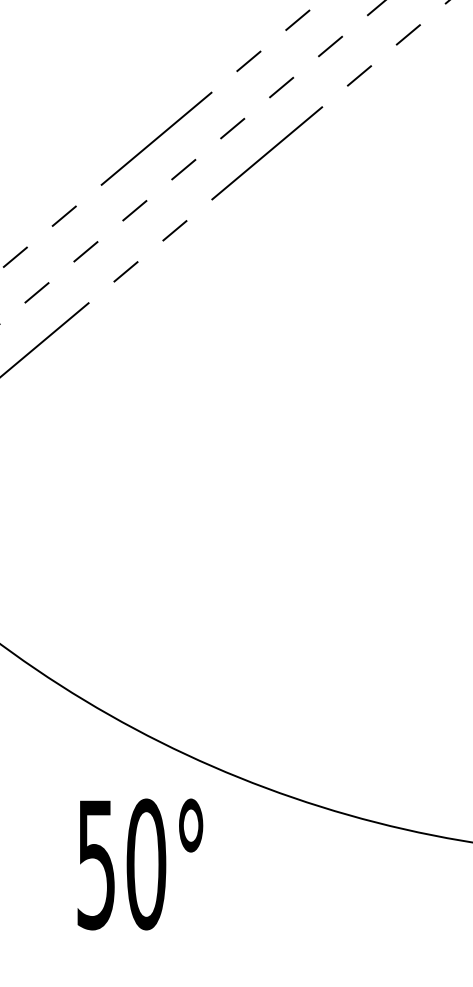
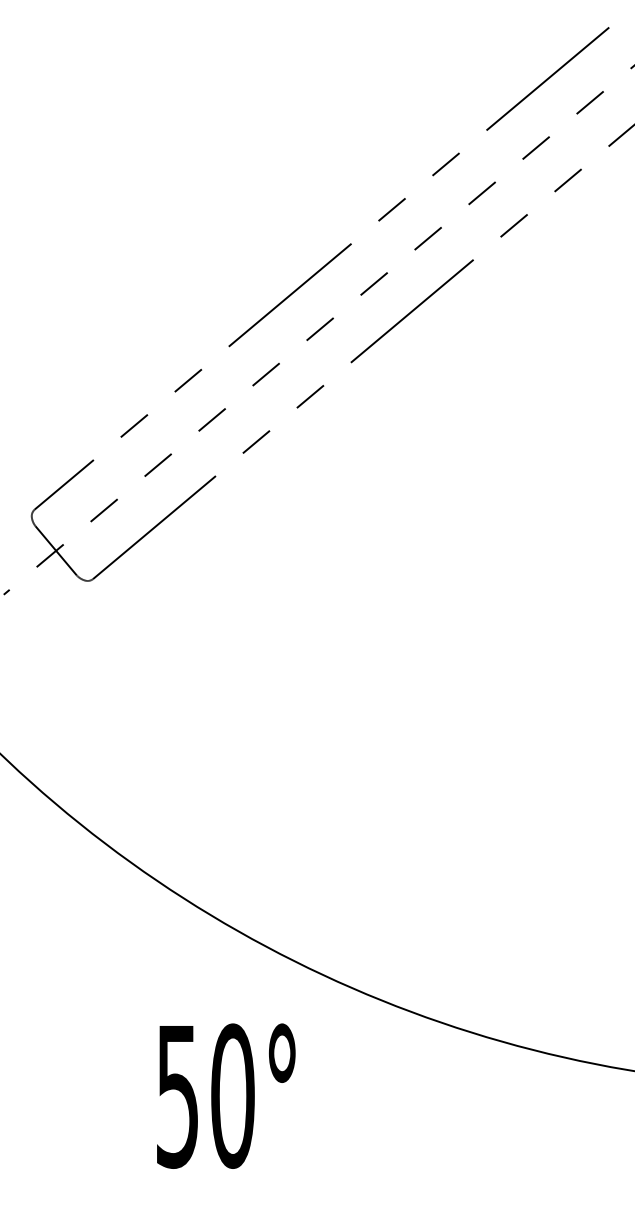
text: (140, 863) -> (226, 1095), moved

